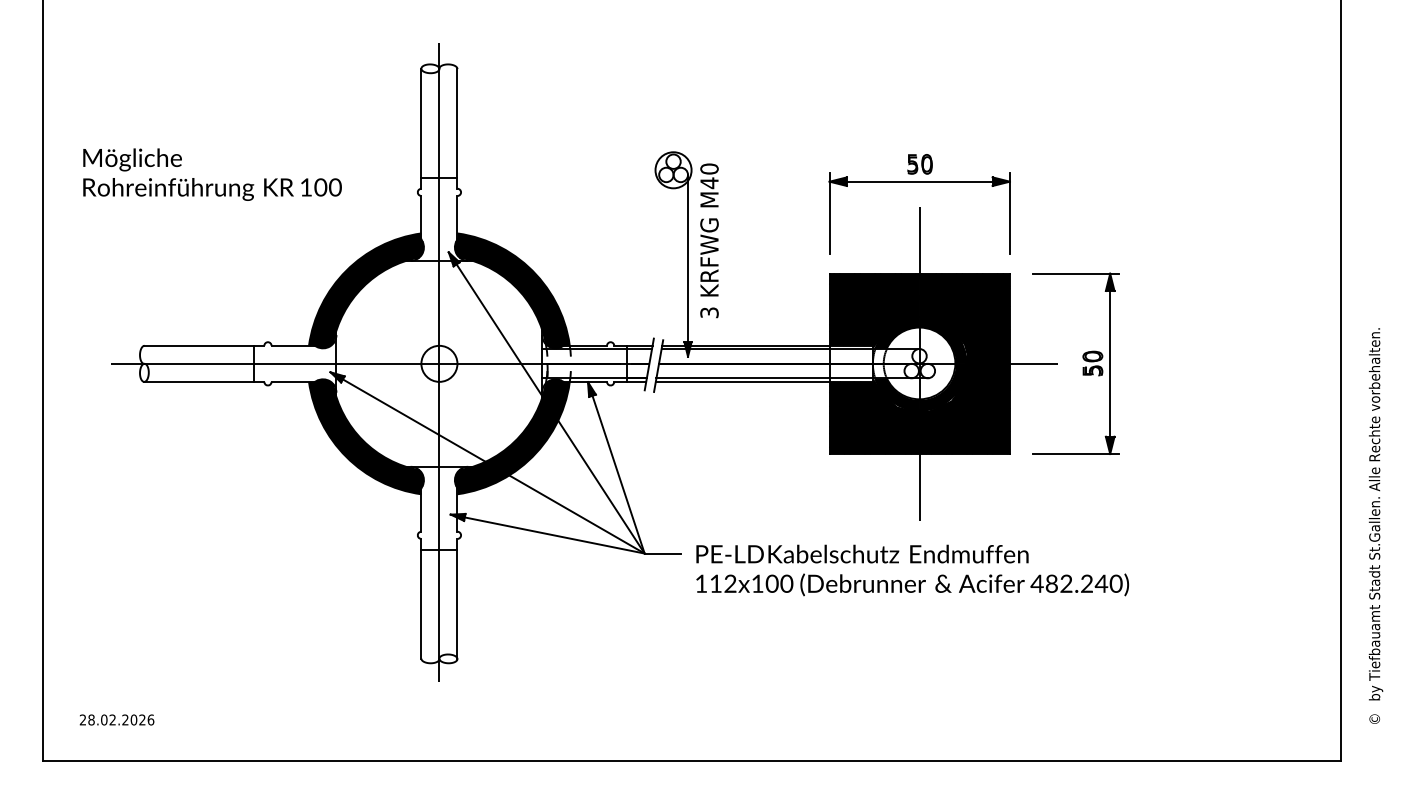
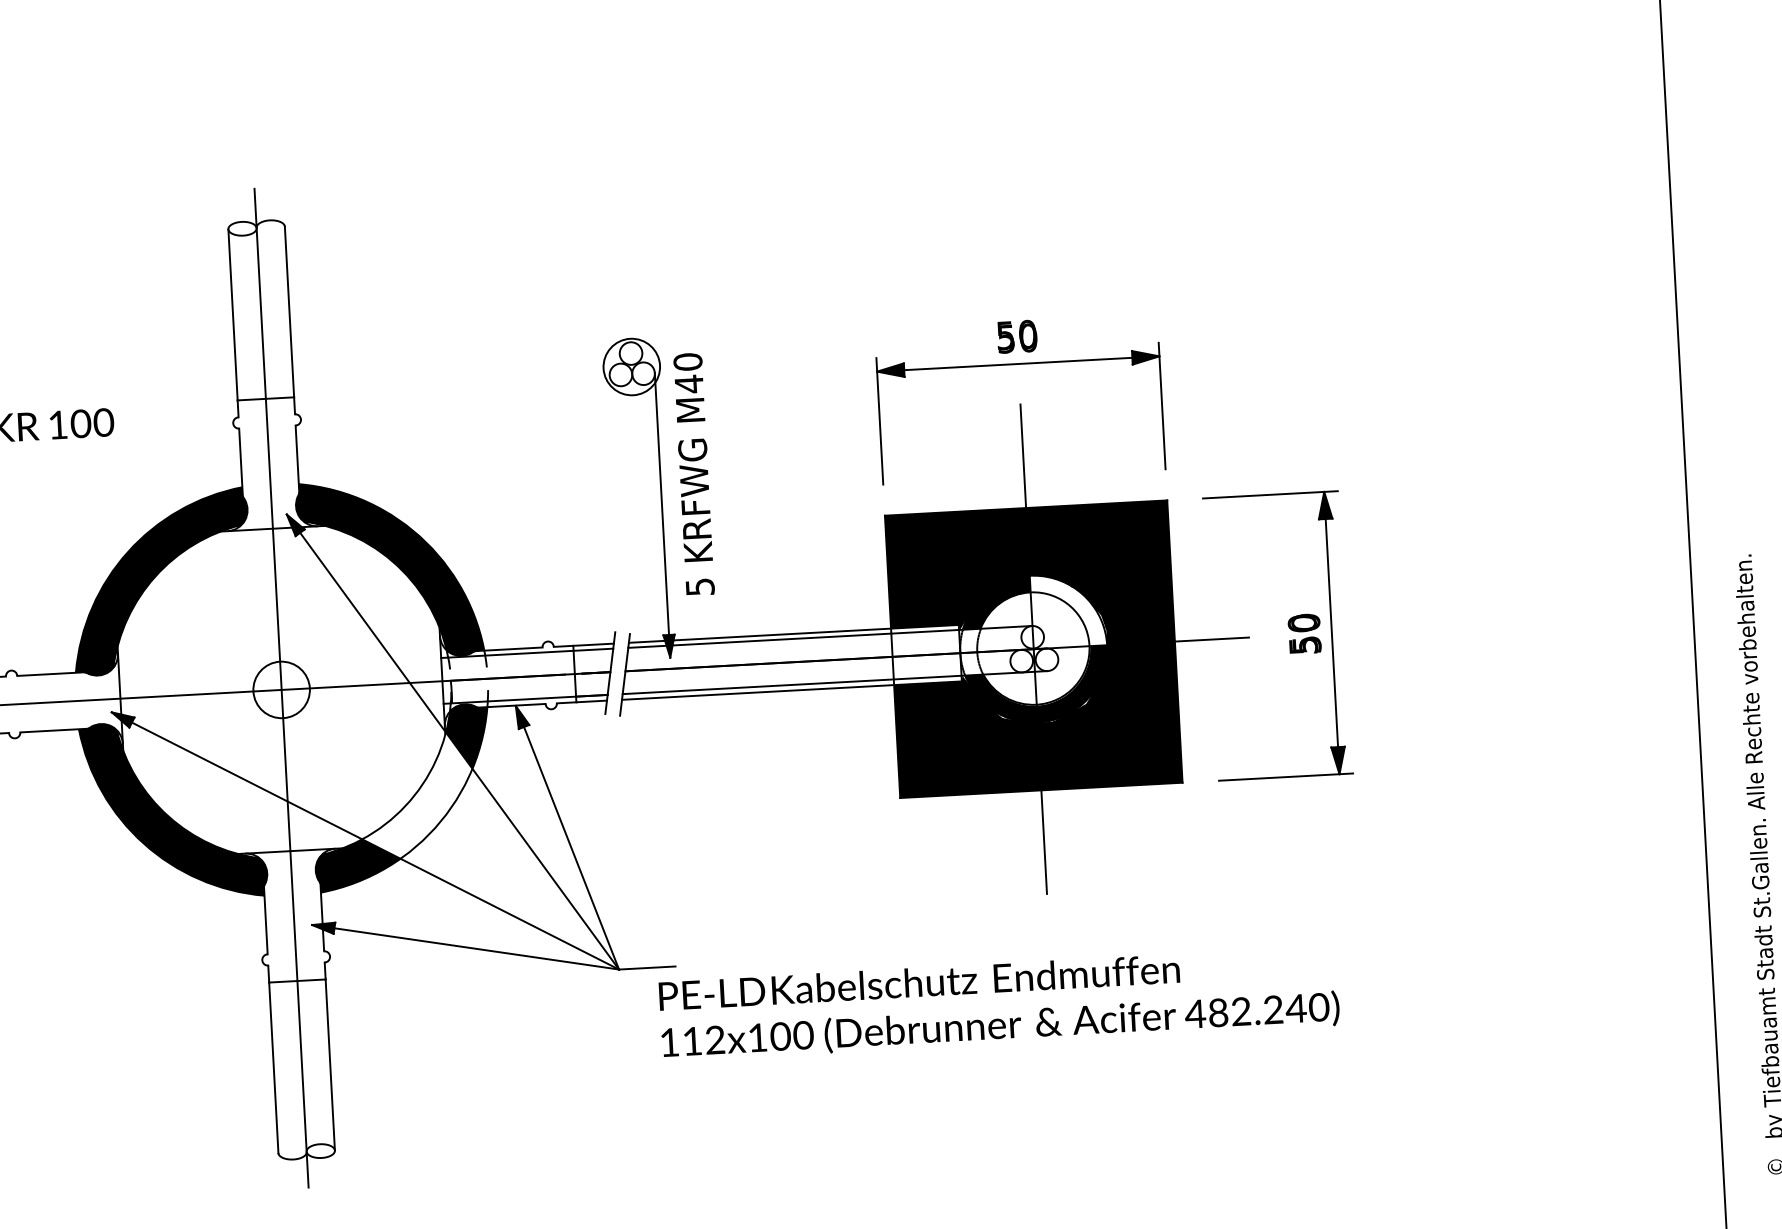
text: (709, 312) -> (700, 586), 3 -> 5
fill: (942, 339) -> (1067, 609), removed
fill: (521, 435) -> (416, 795), removed
text: (912, 570) -> (999, 1003), moved

